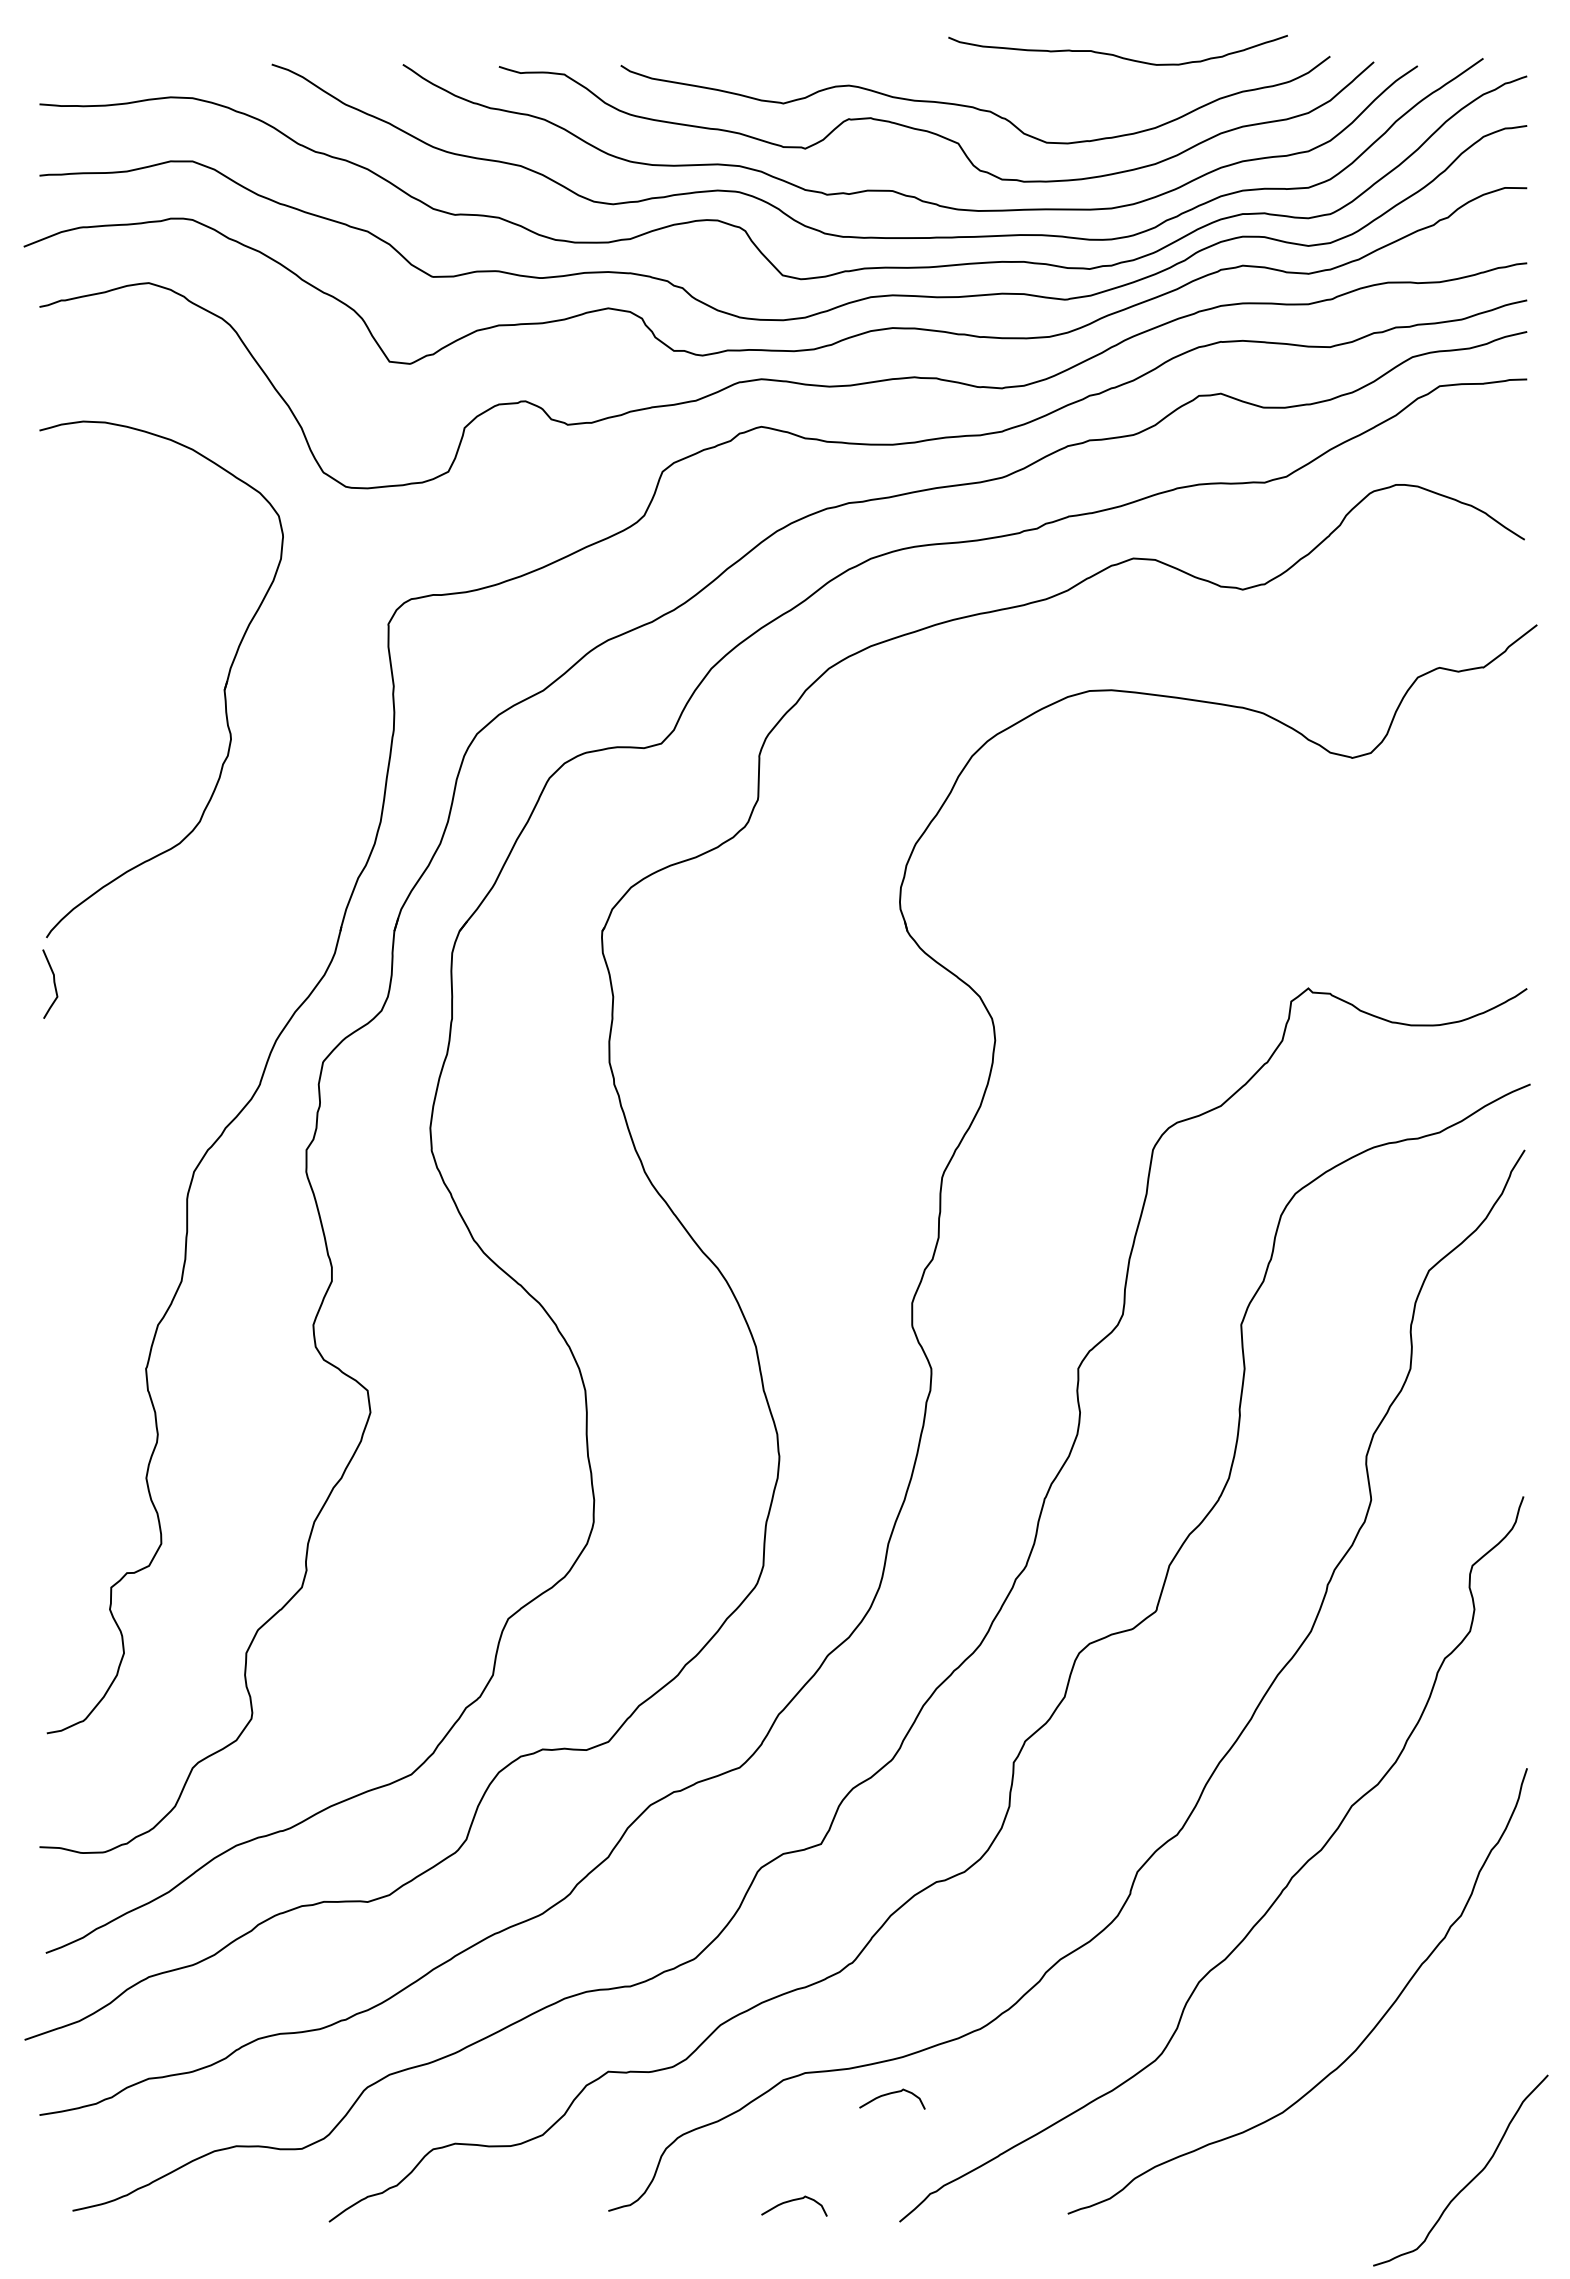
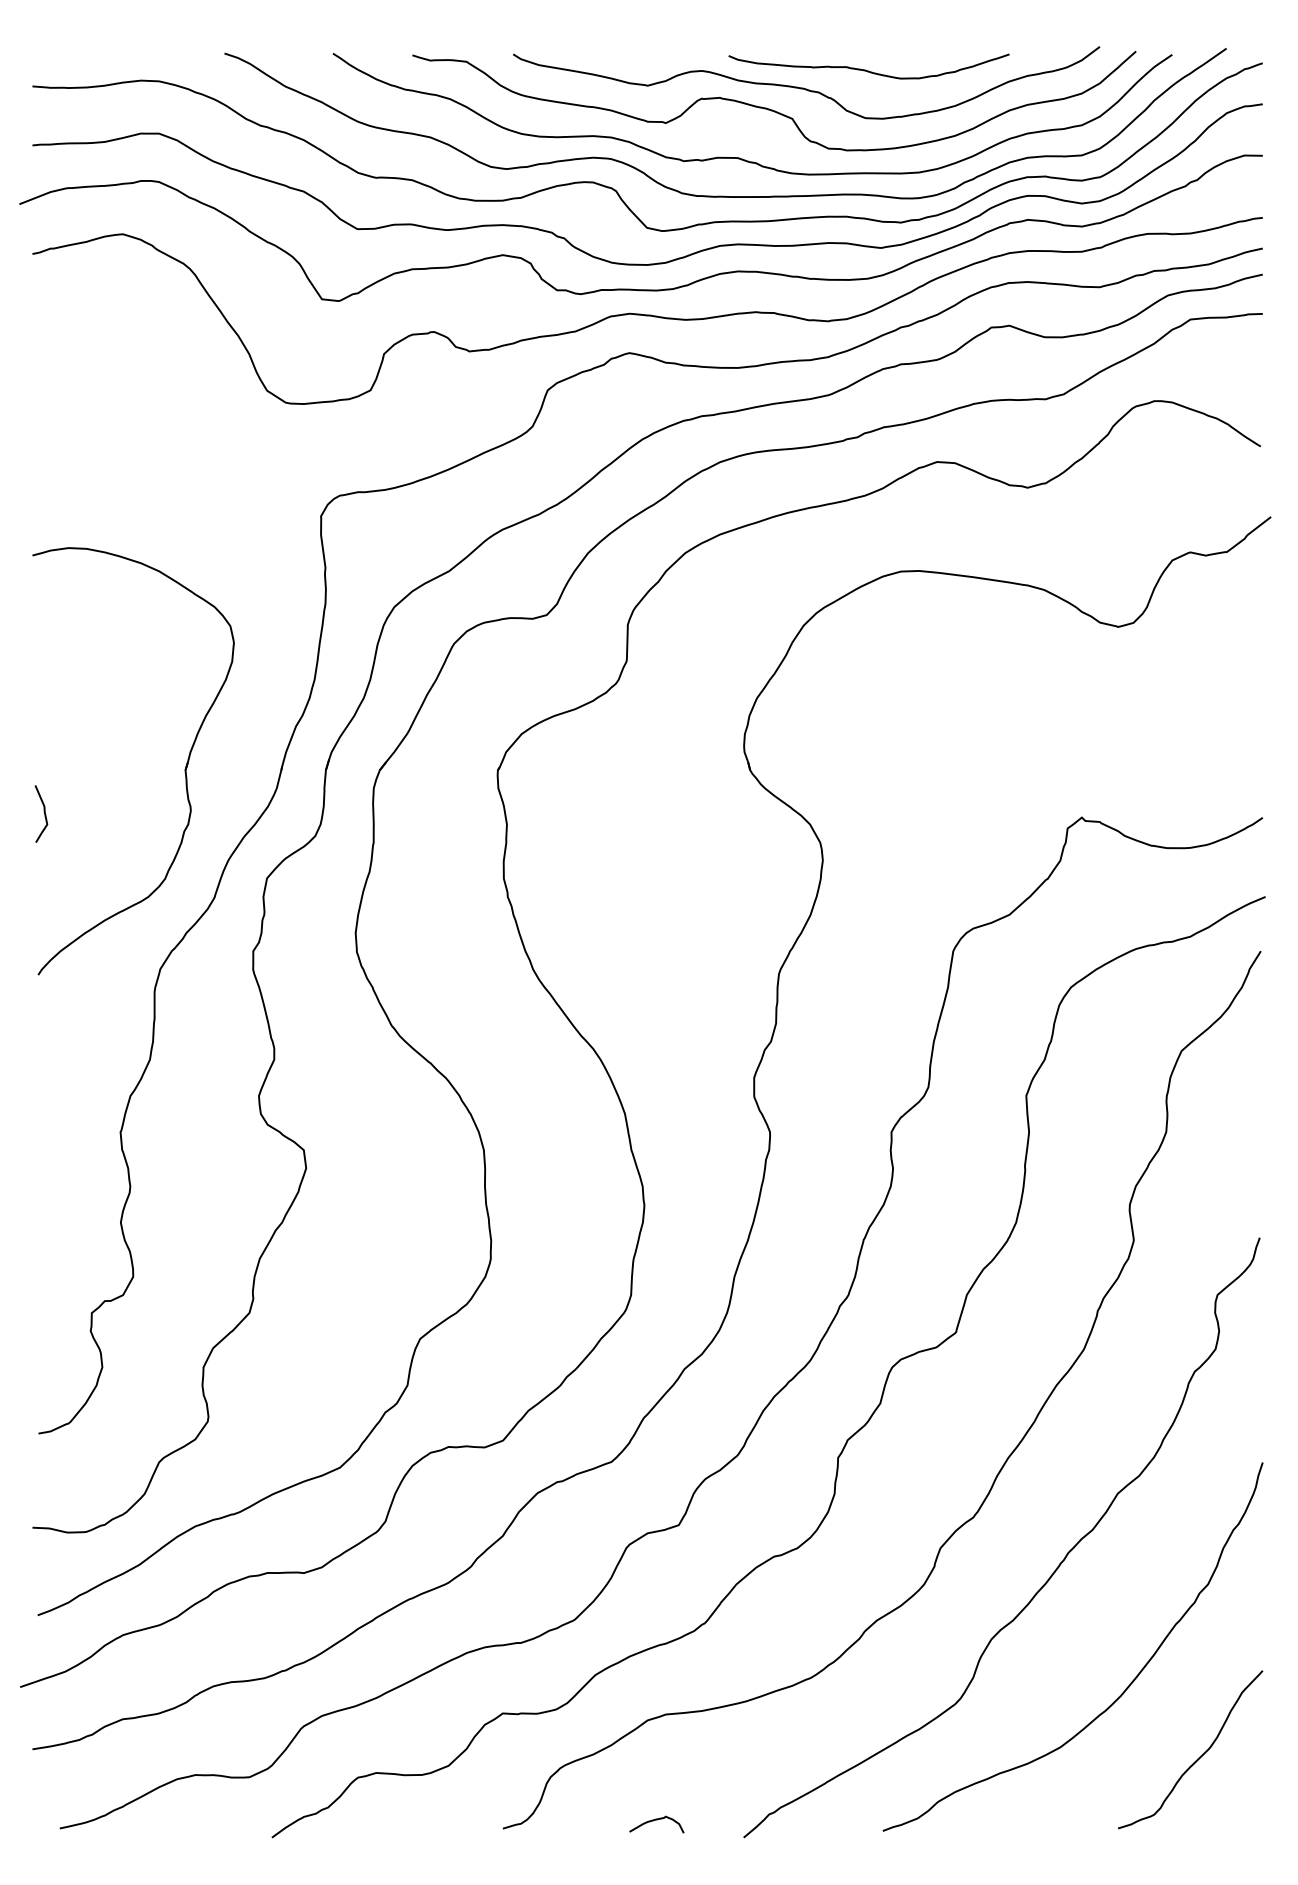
curve: (1115, 54) -> (866, 70), moved
part: (223, 689) -> (184, 769), moved
curve: (890, 2094) -> (736, 1732), removed
curve: (1470, 2180) -> (1198, 1757), moved

